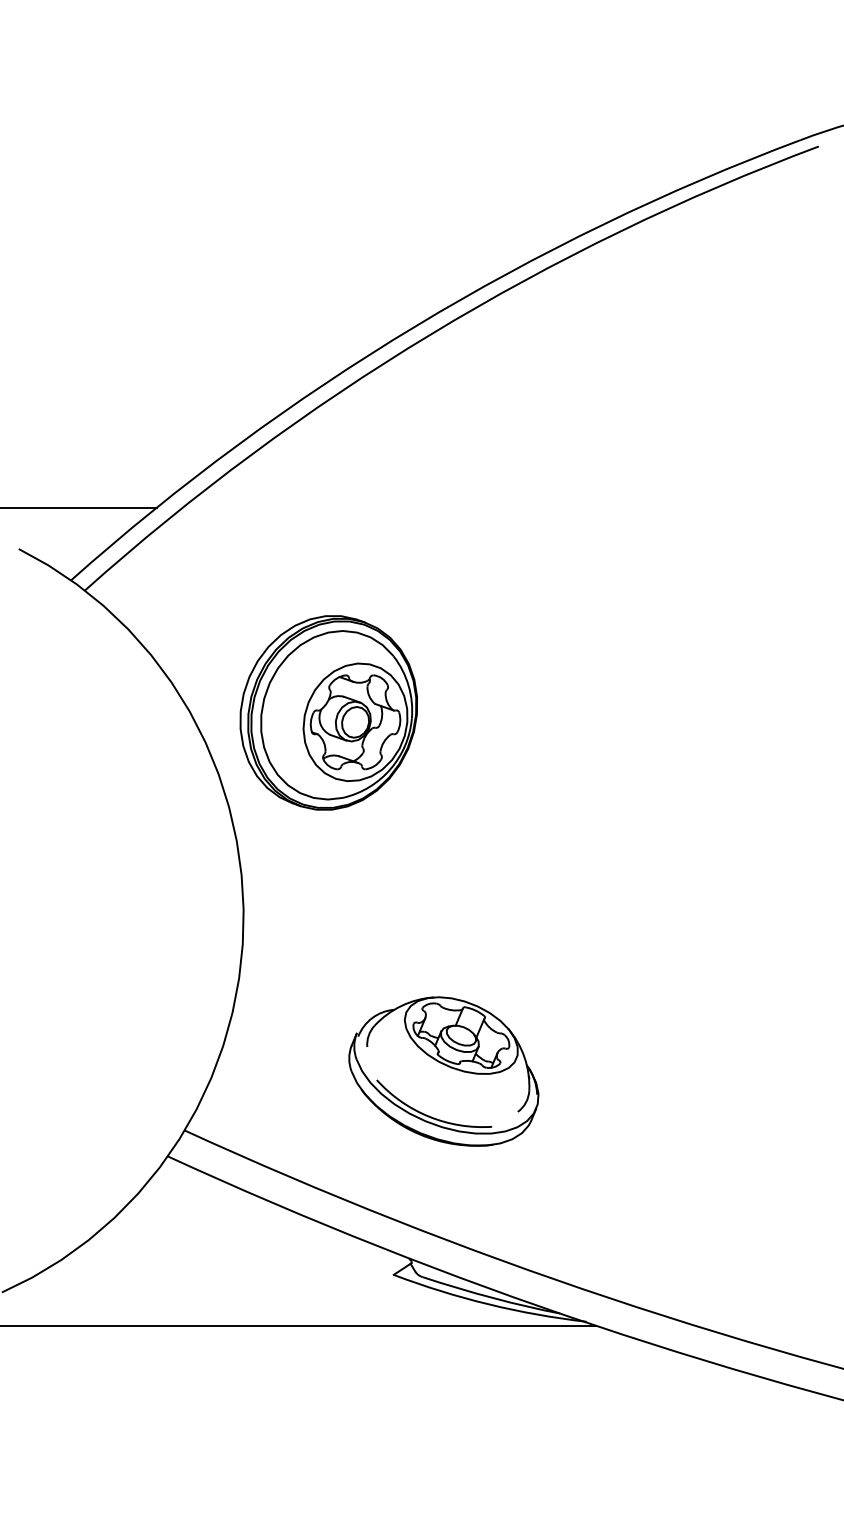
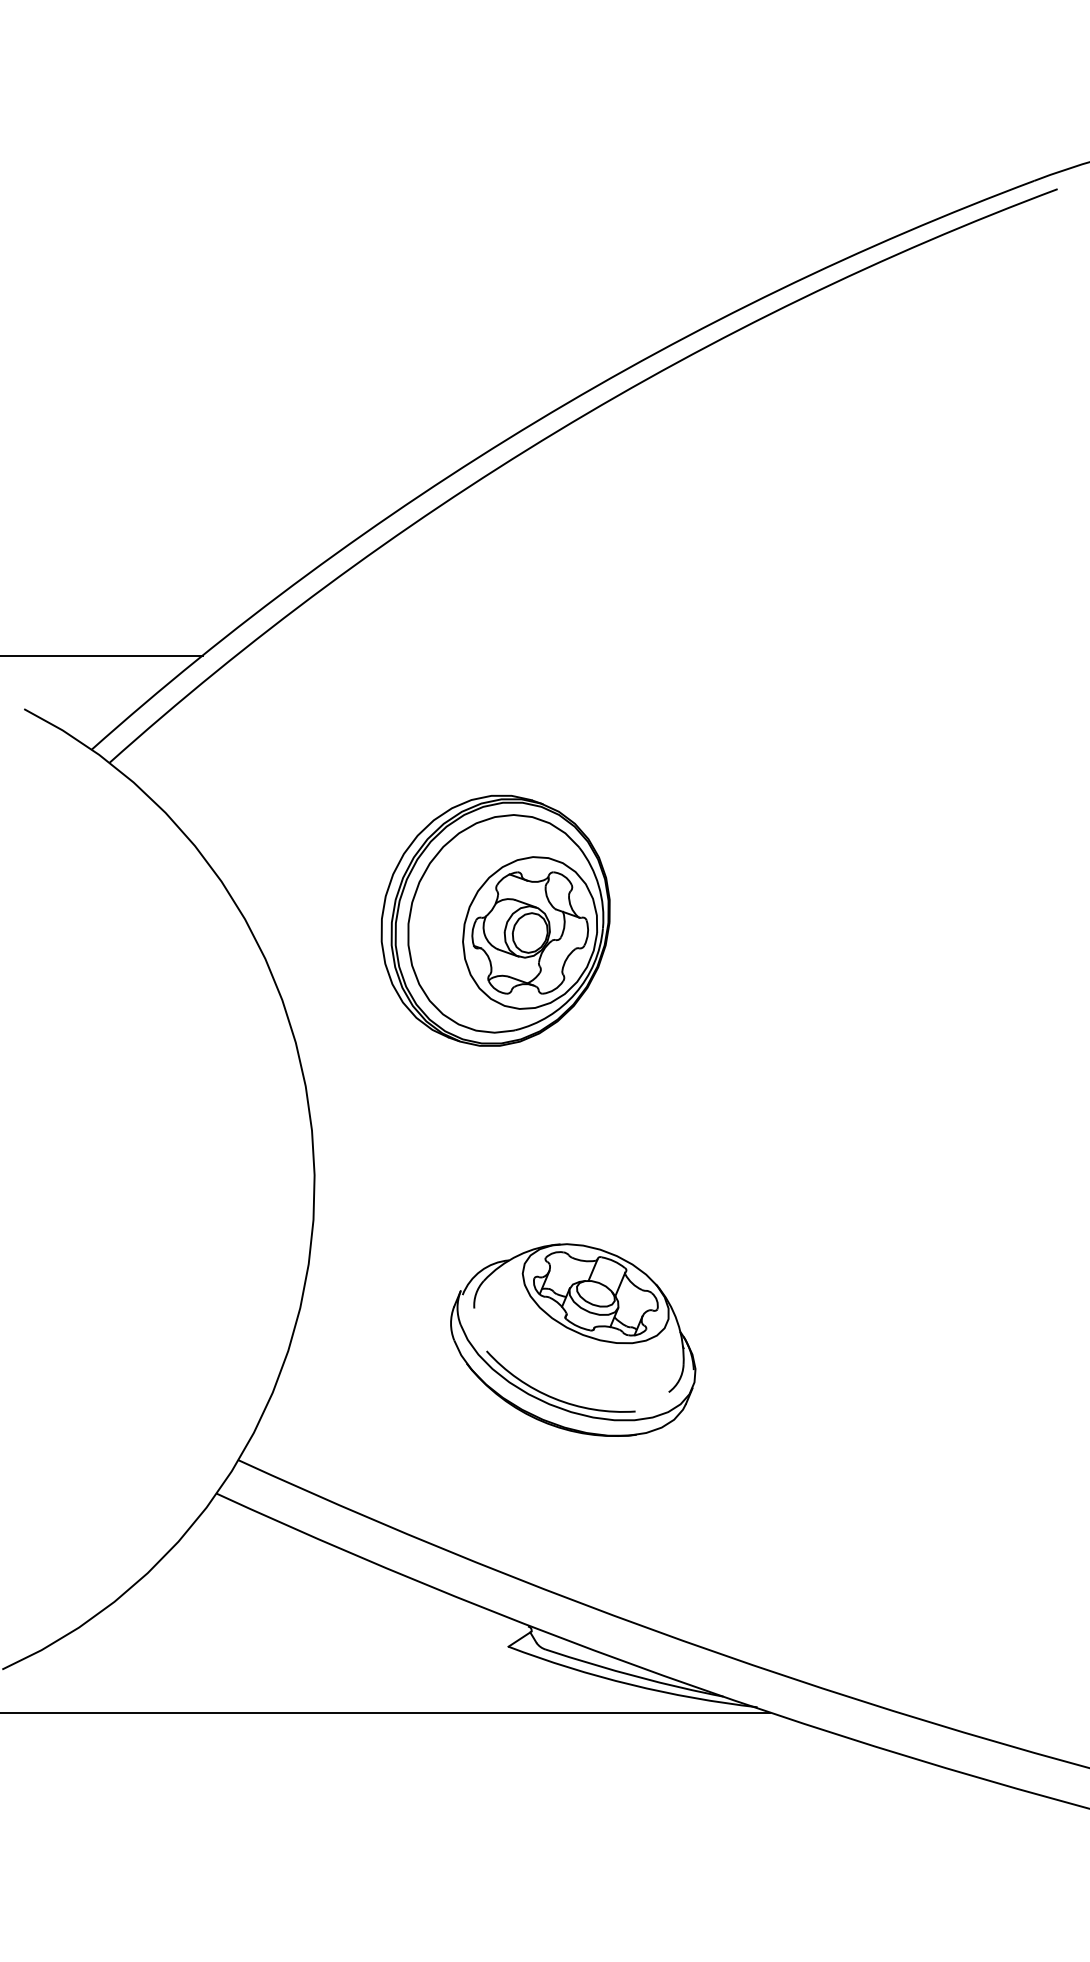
part: (328, 712) -> (495, 920), moved
part: (443, 1071) -> (572, 1340), moved

